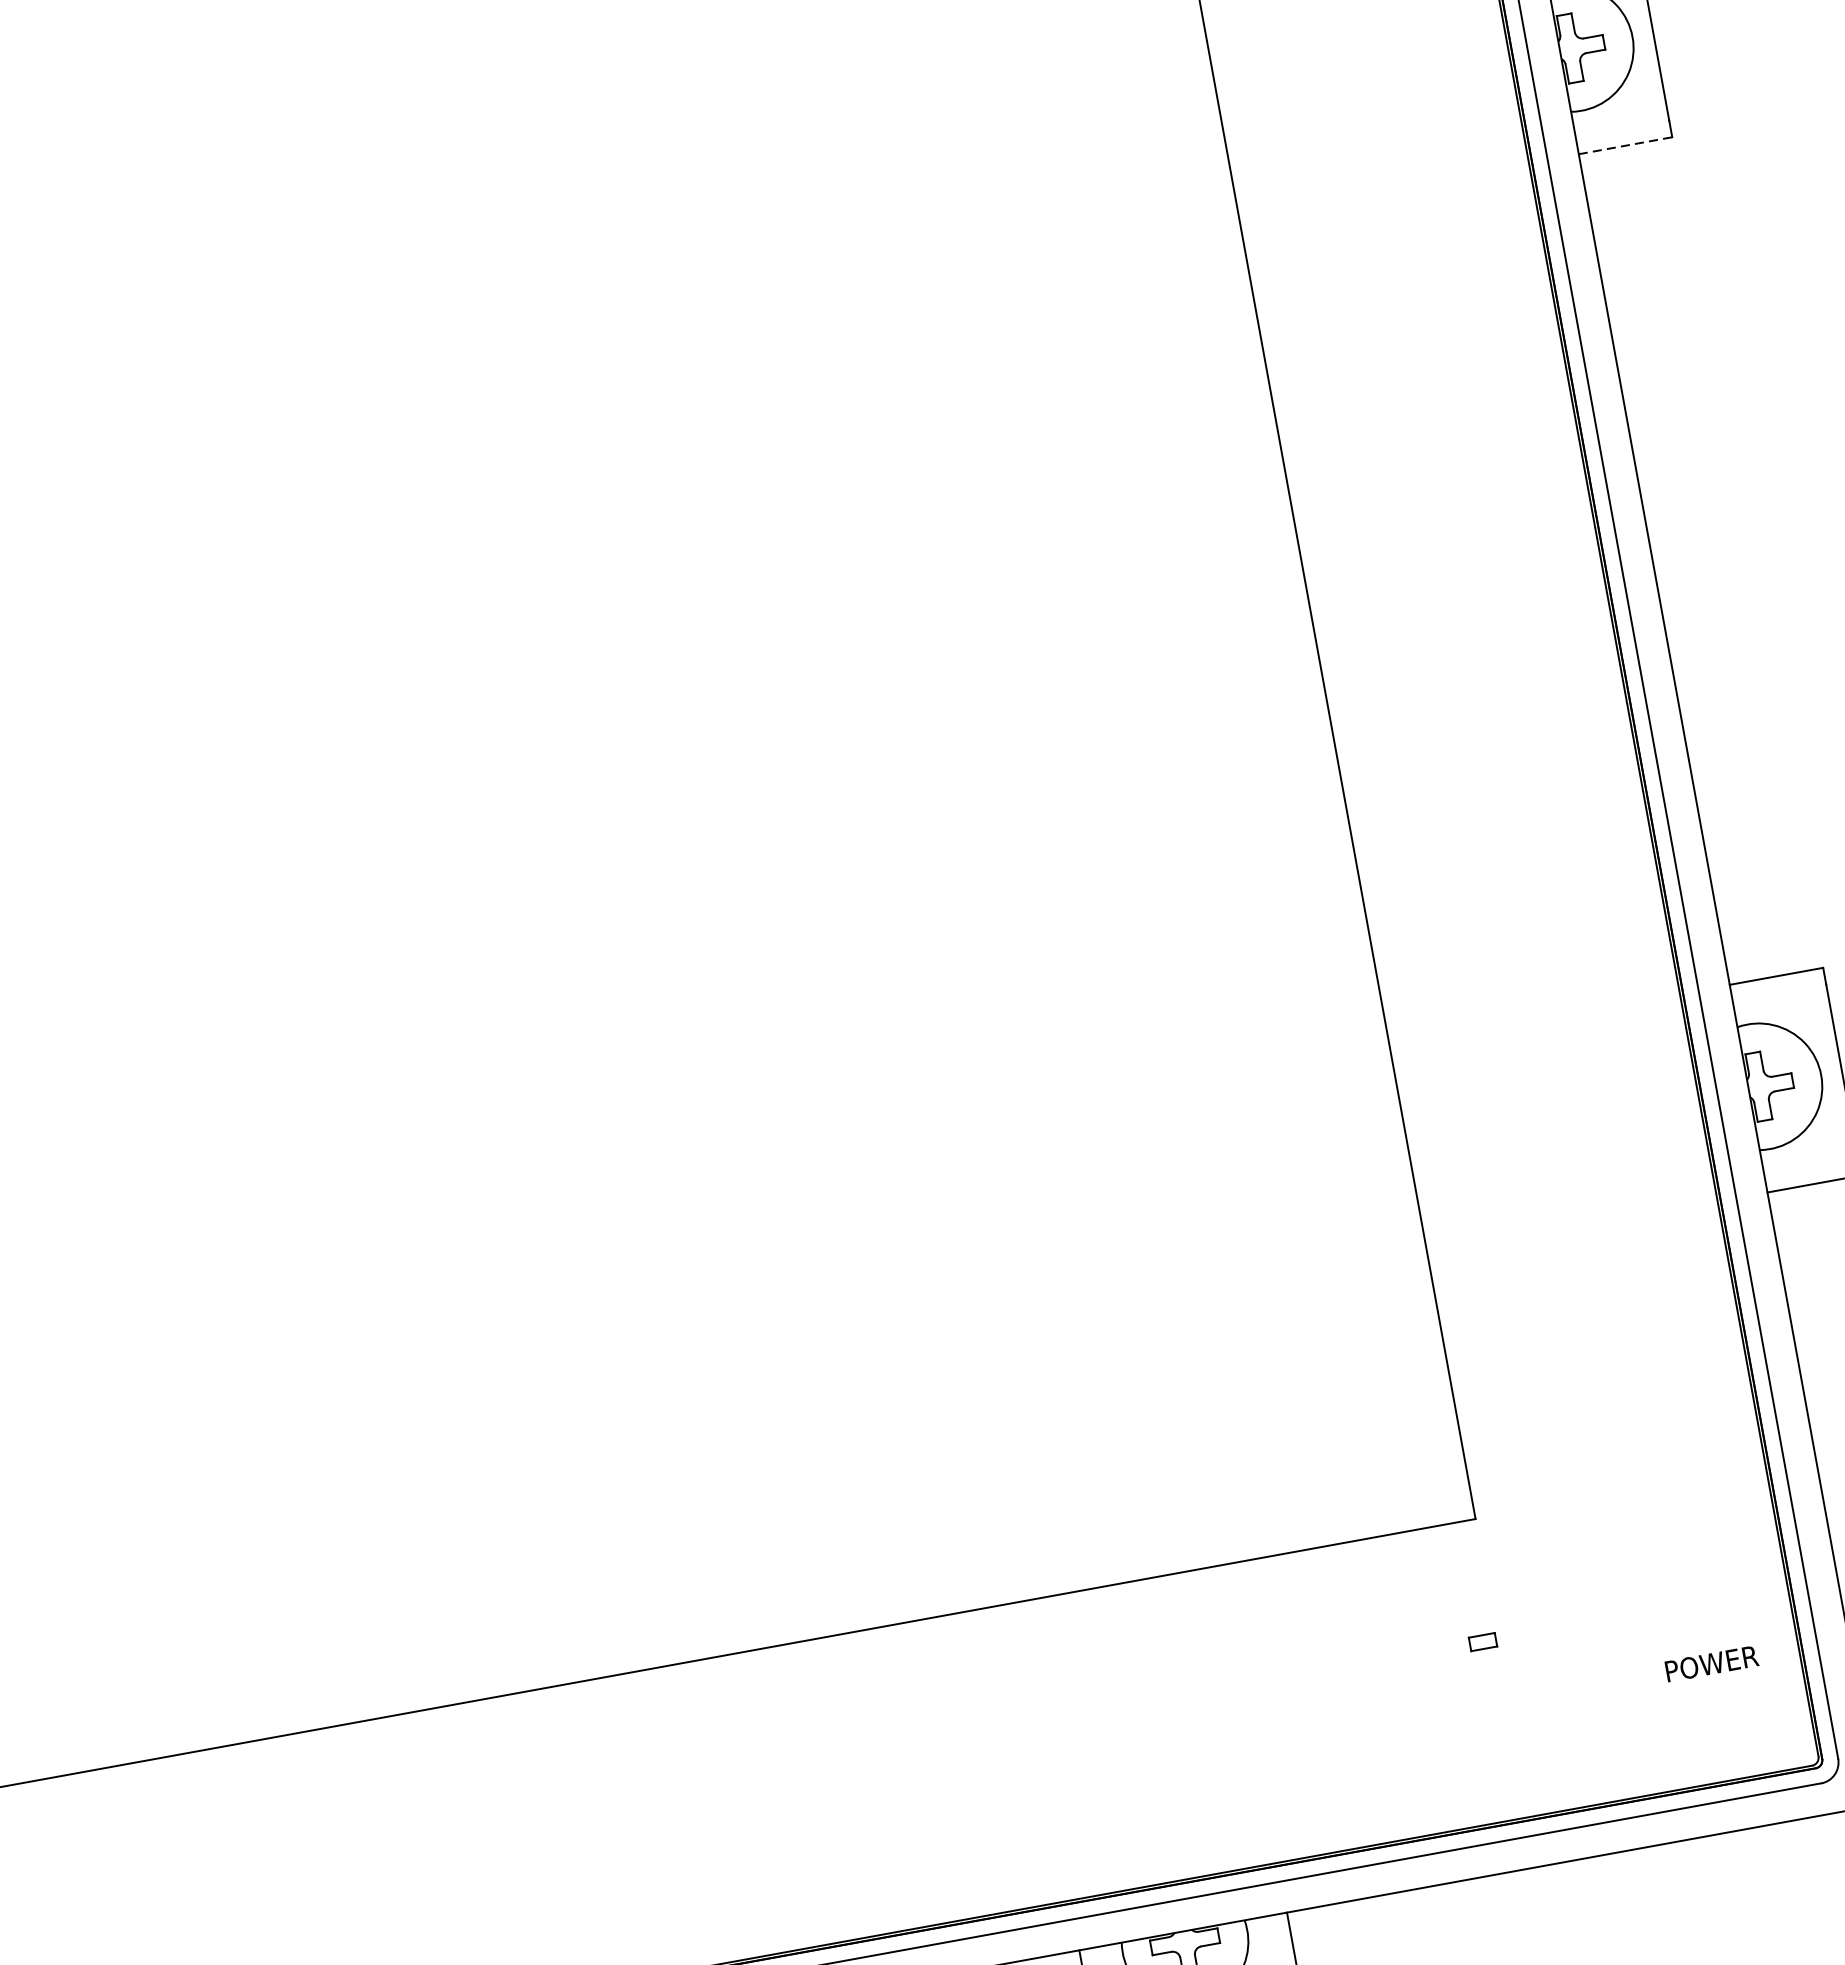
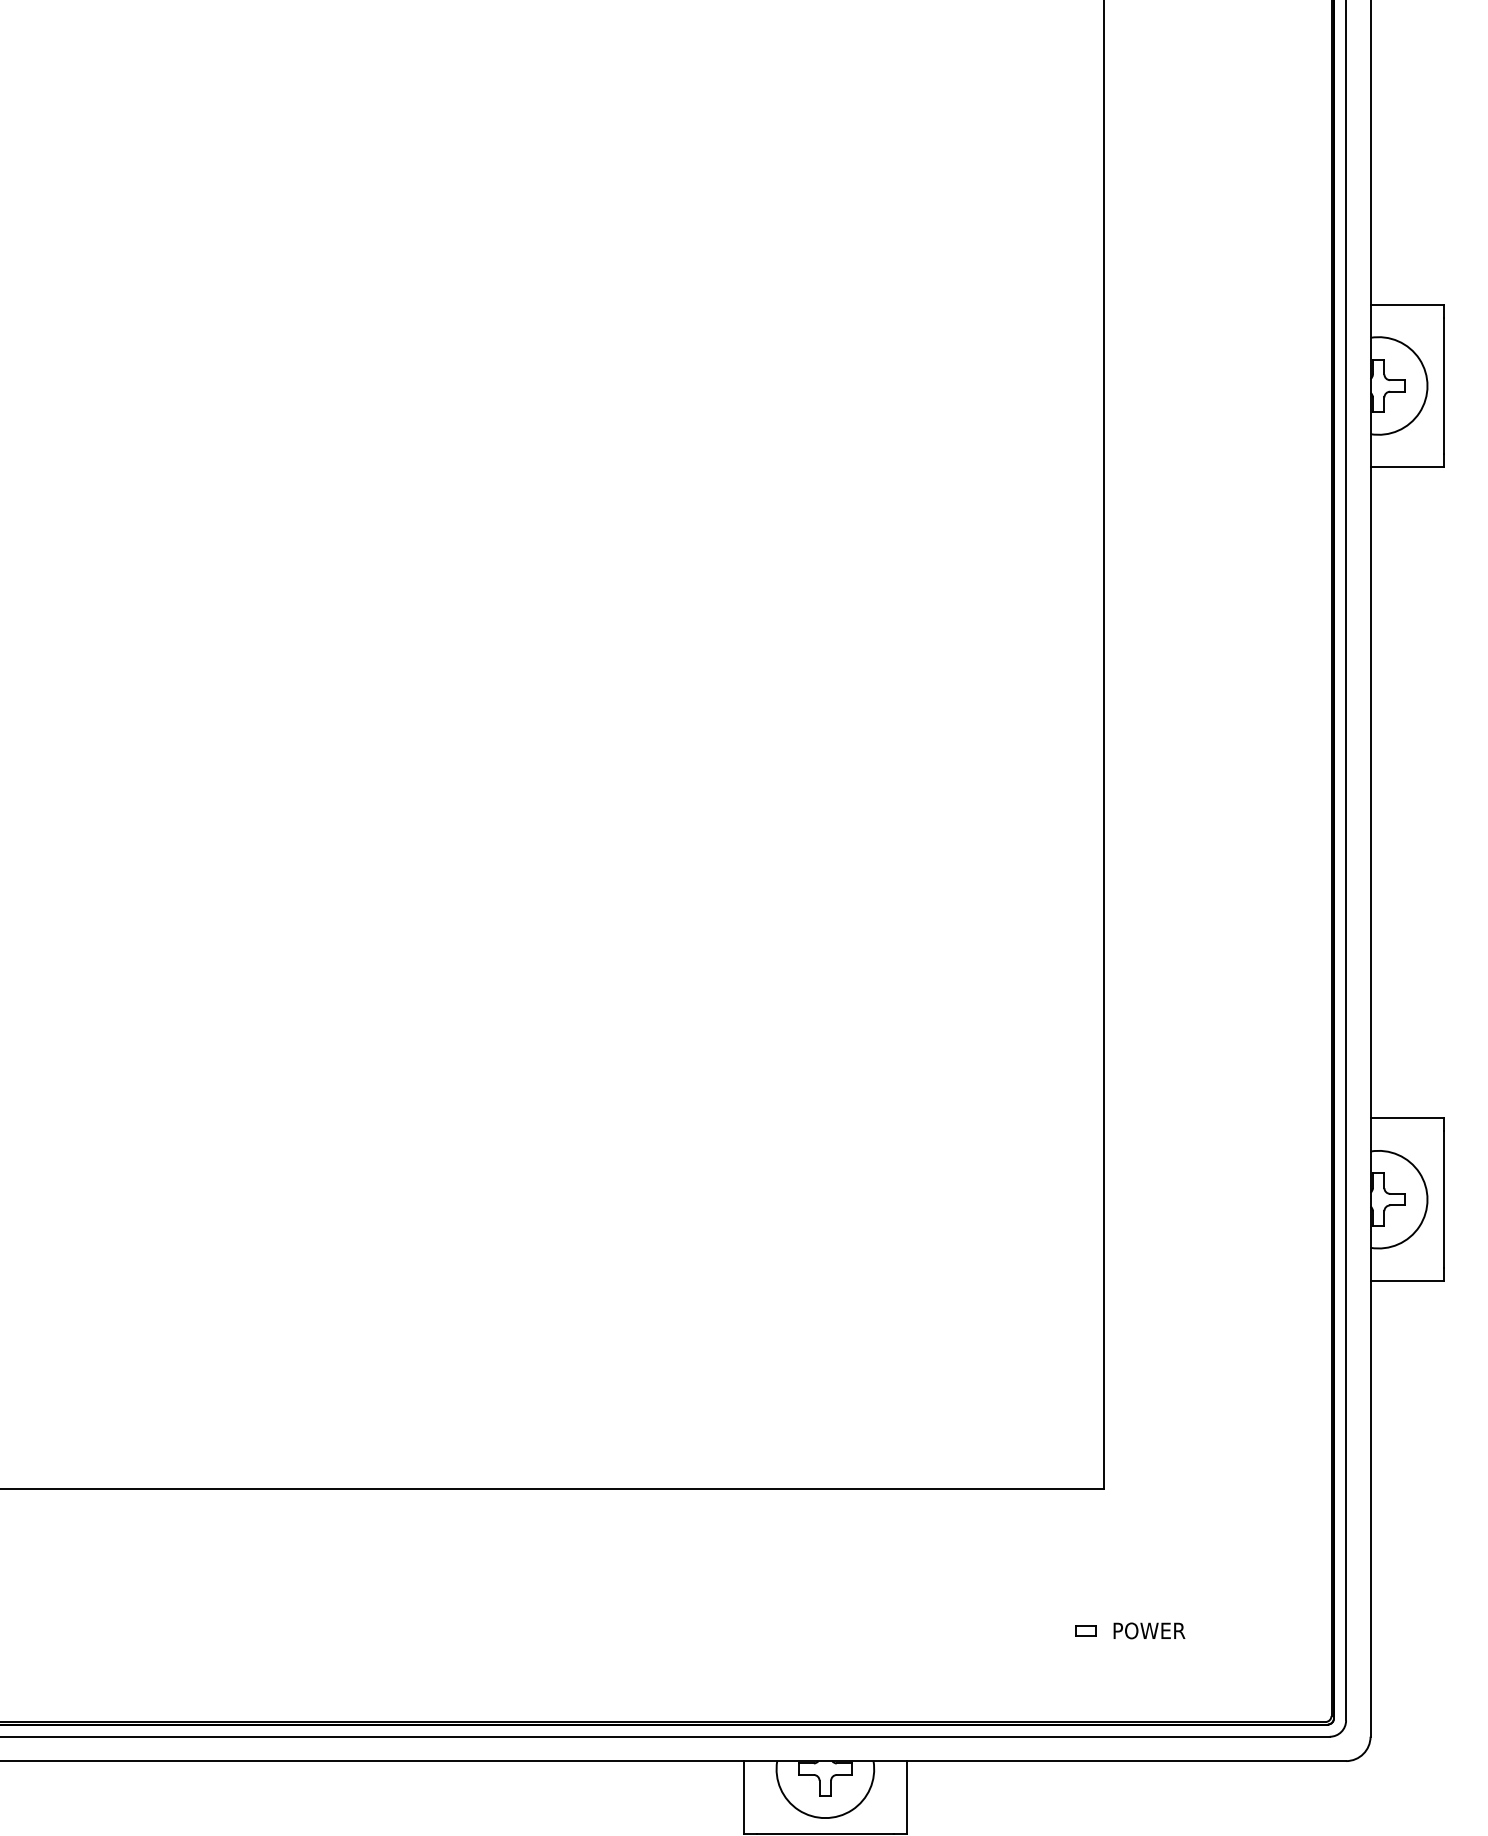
line: (1625, 145) -> (1407, 467), dashed -> solid
part: (1482, 1641) -> (1085, 1630), moved
text: (1711, 1663) -> (1149, 1630), moved

